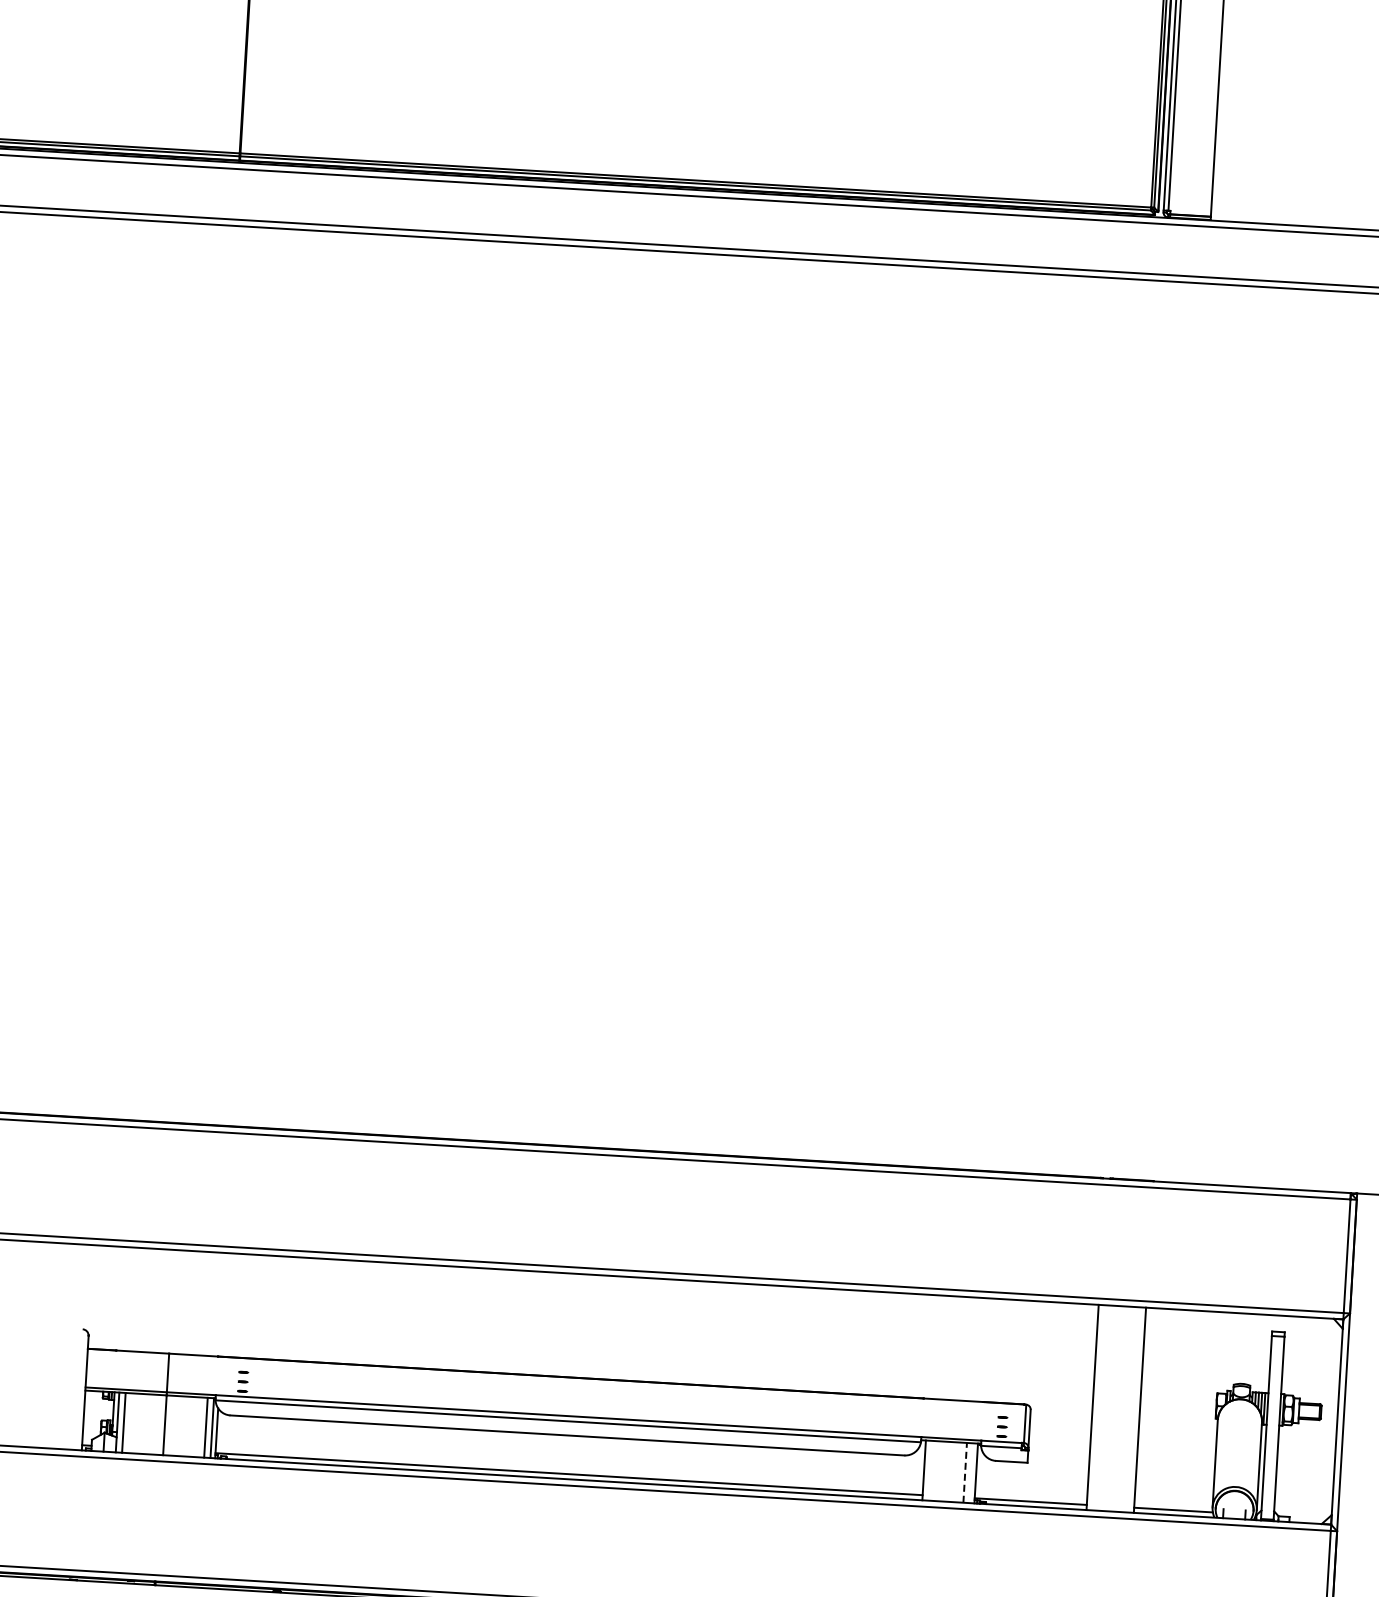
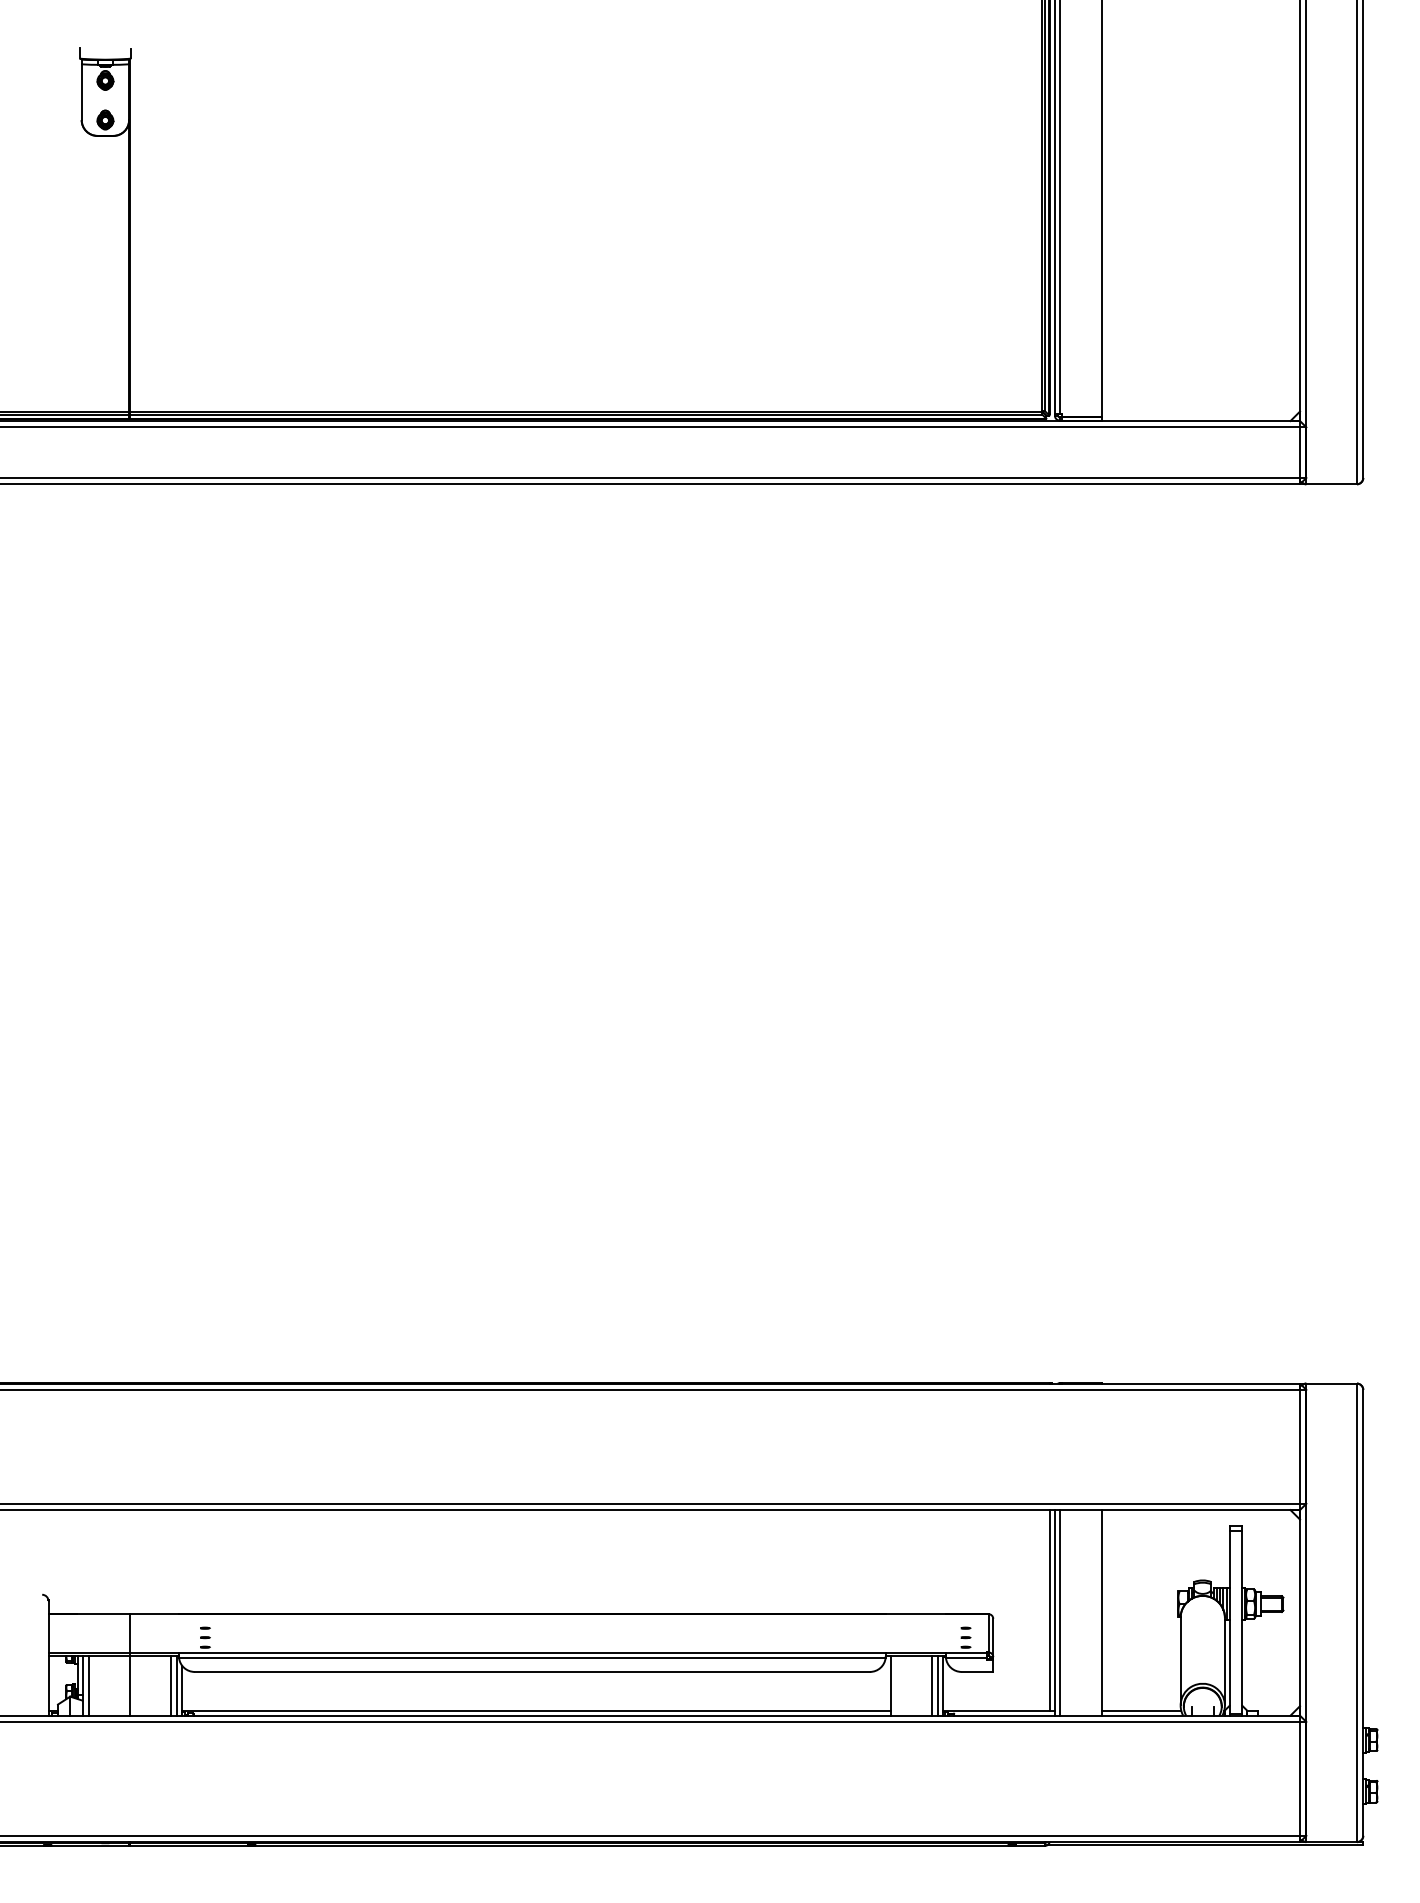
line: (1088, 1404) -> (1050, 1610), added
line: (1097, 1407) -> (1059, 1612), added
line: (965, 1472) -> (931, 1685), dashed -> solid
line: (971, 1472) -> (937, 1685), added

